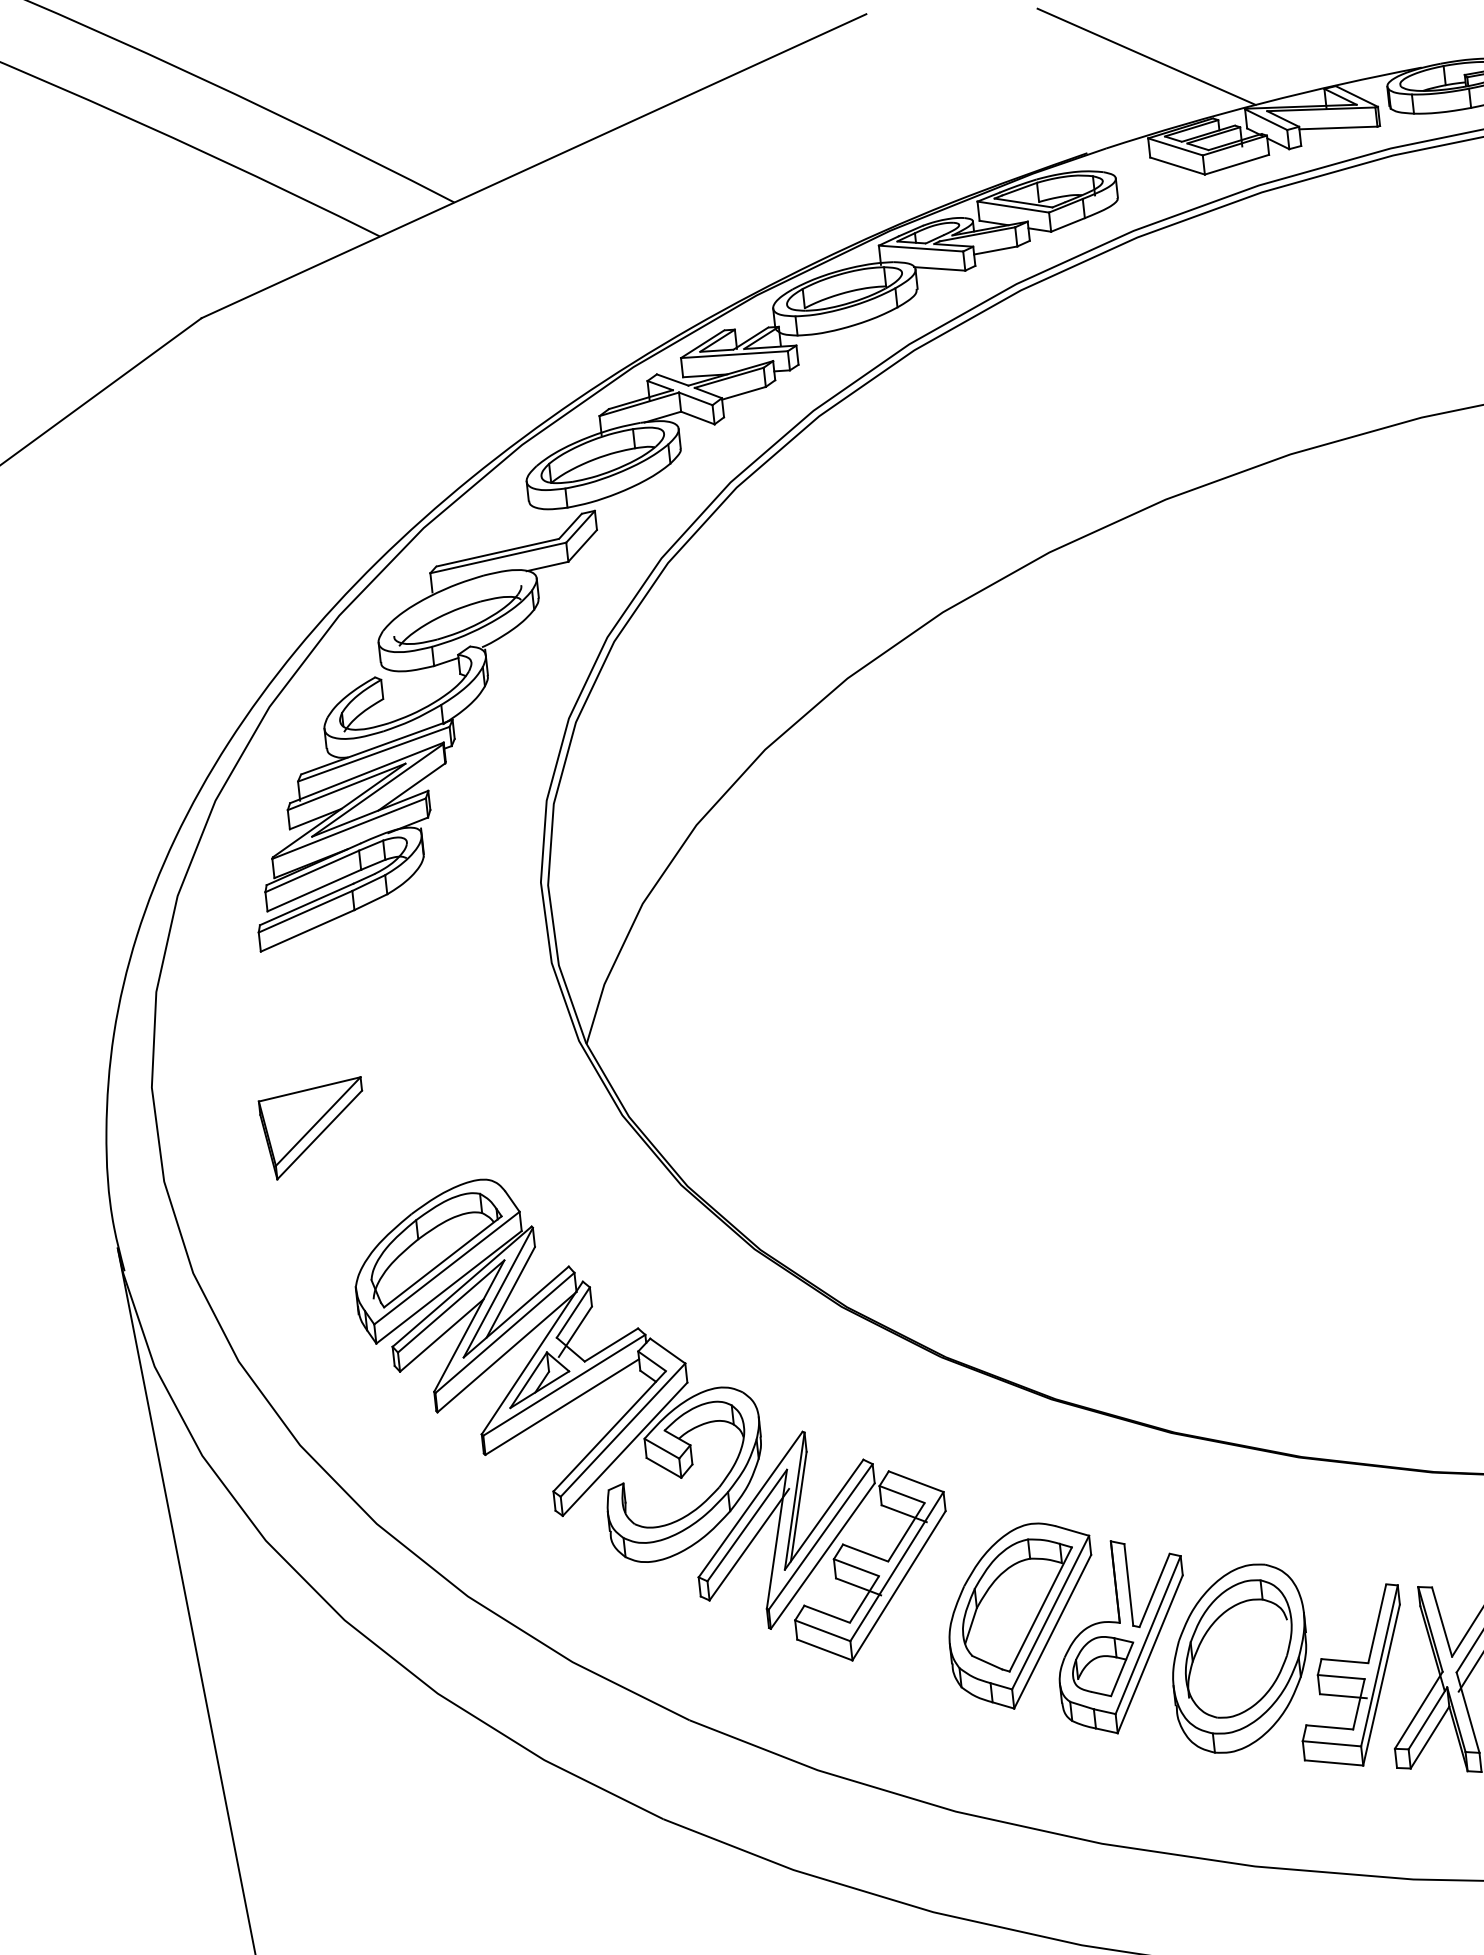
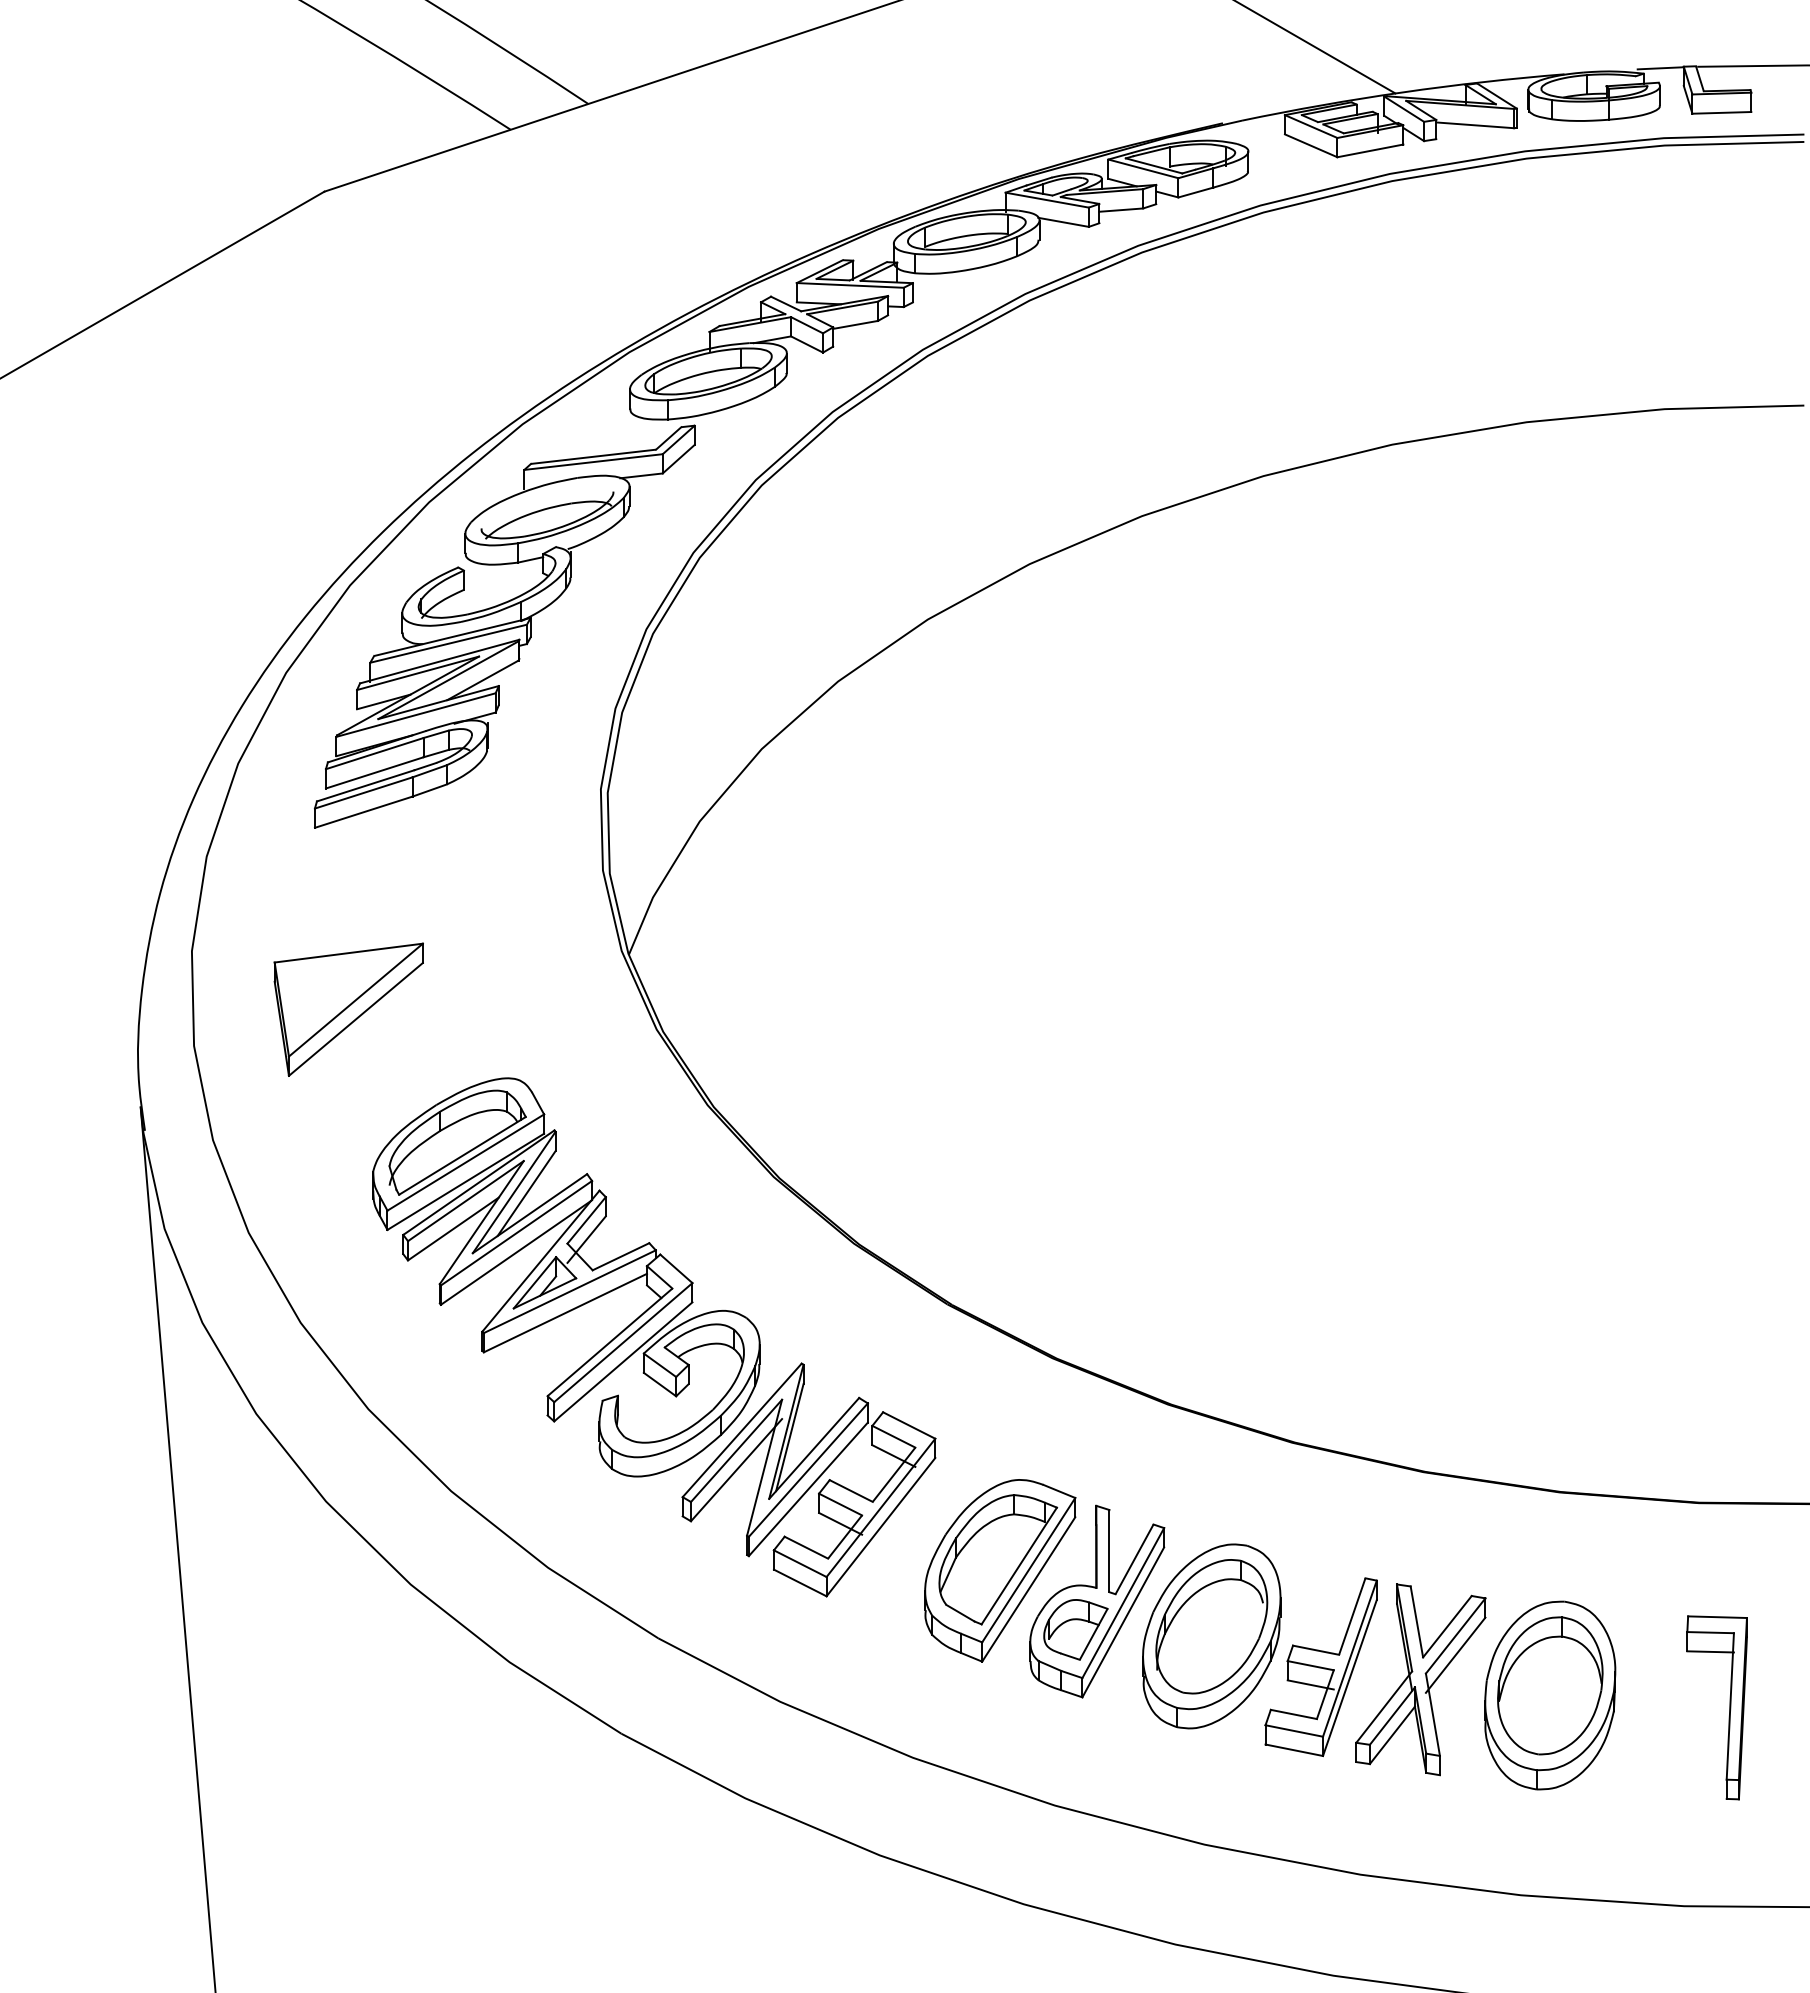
part: (313, 1128) -> (348, 1009), size x1.43

